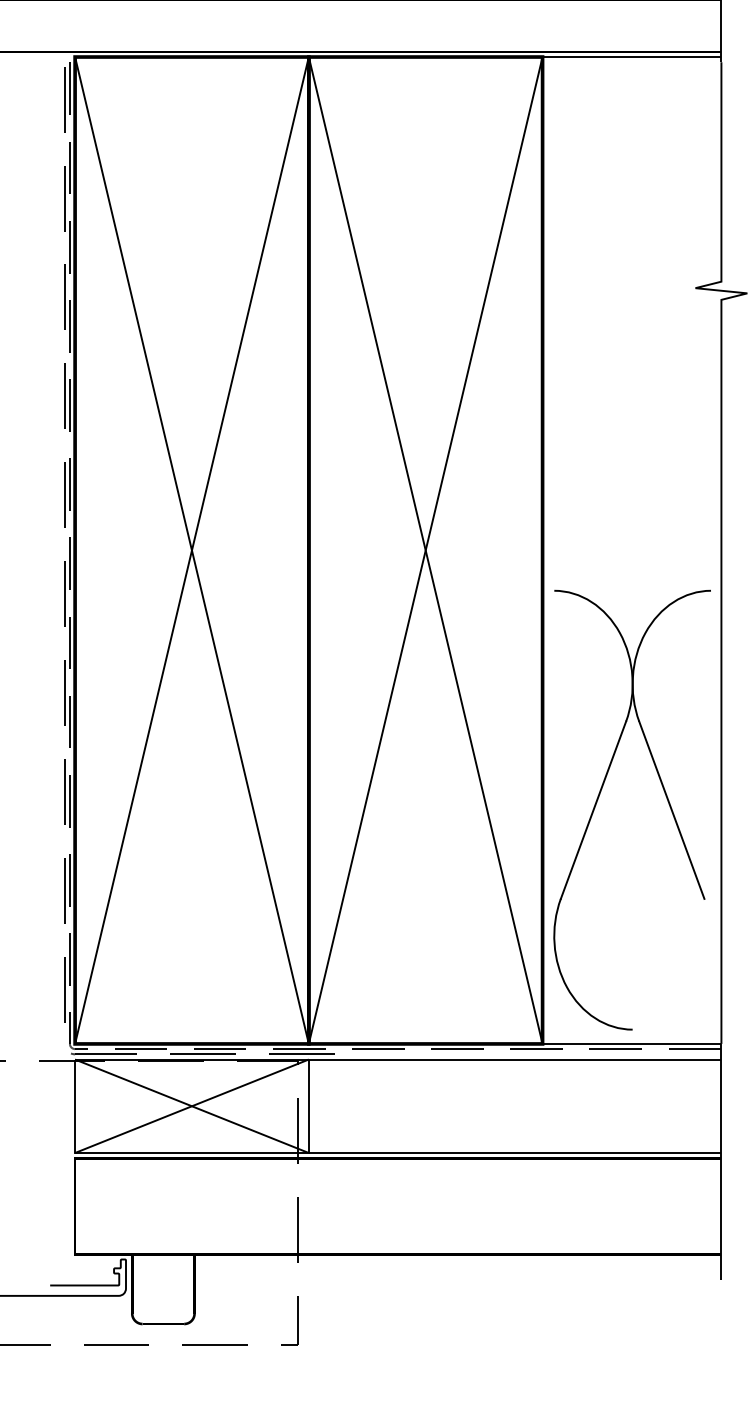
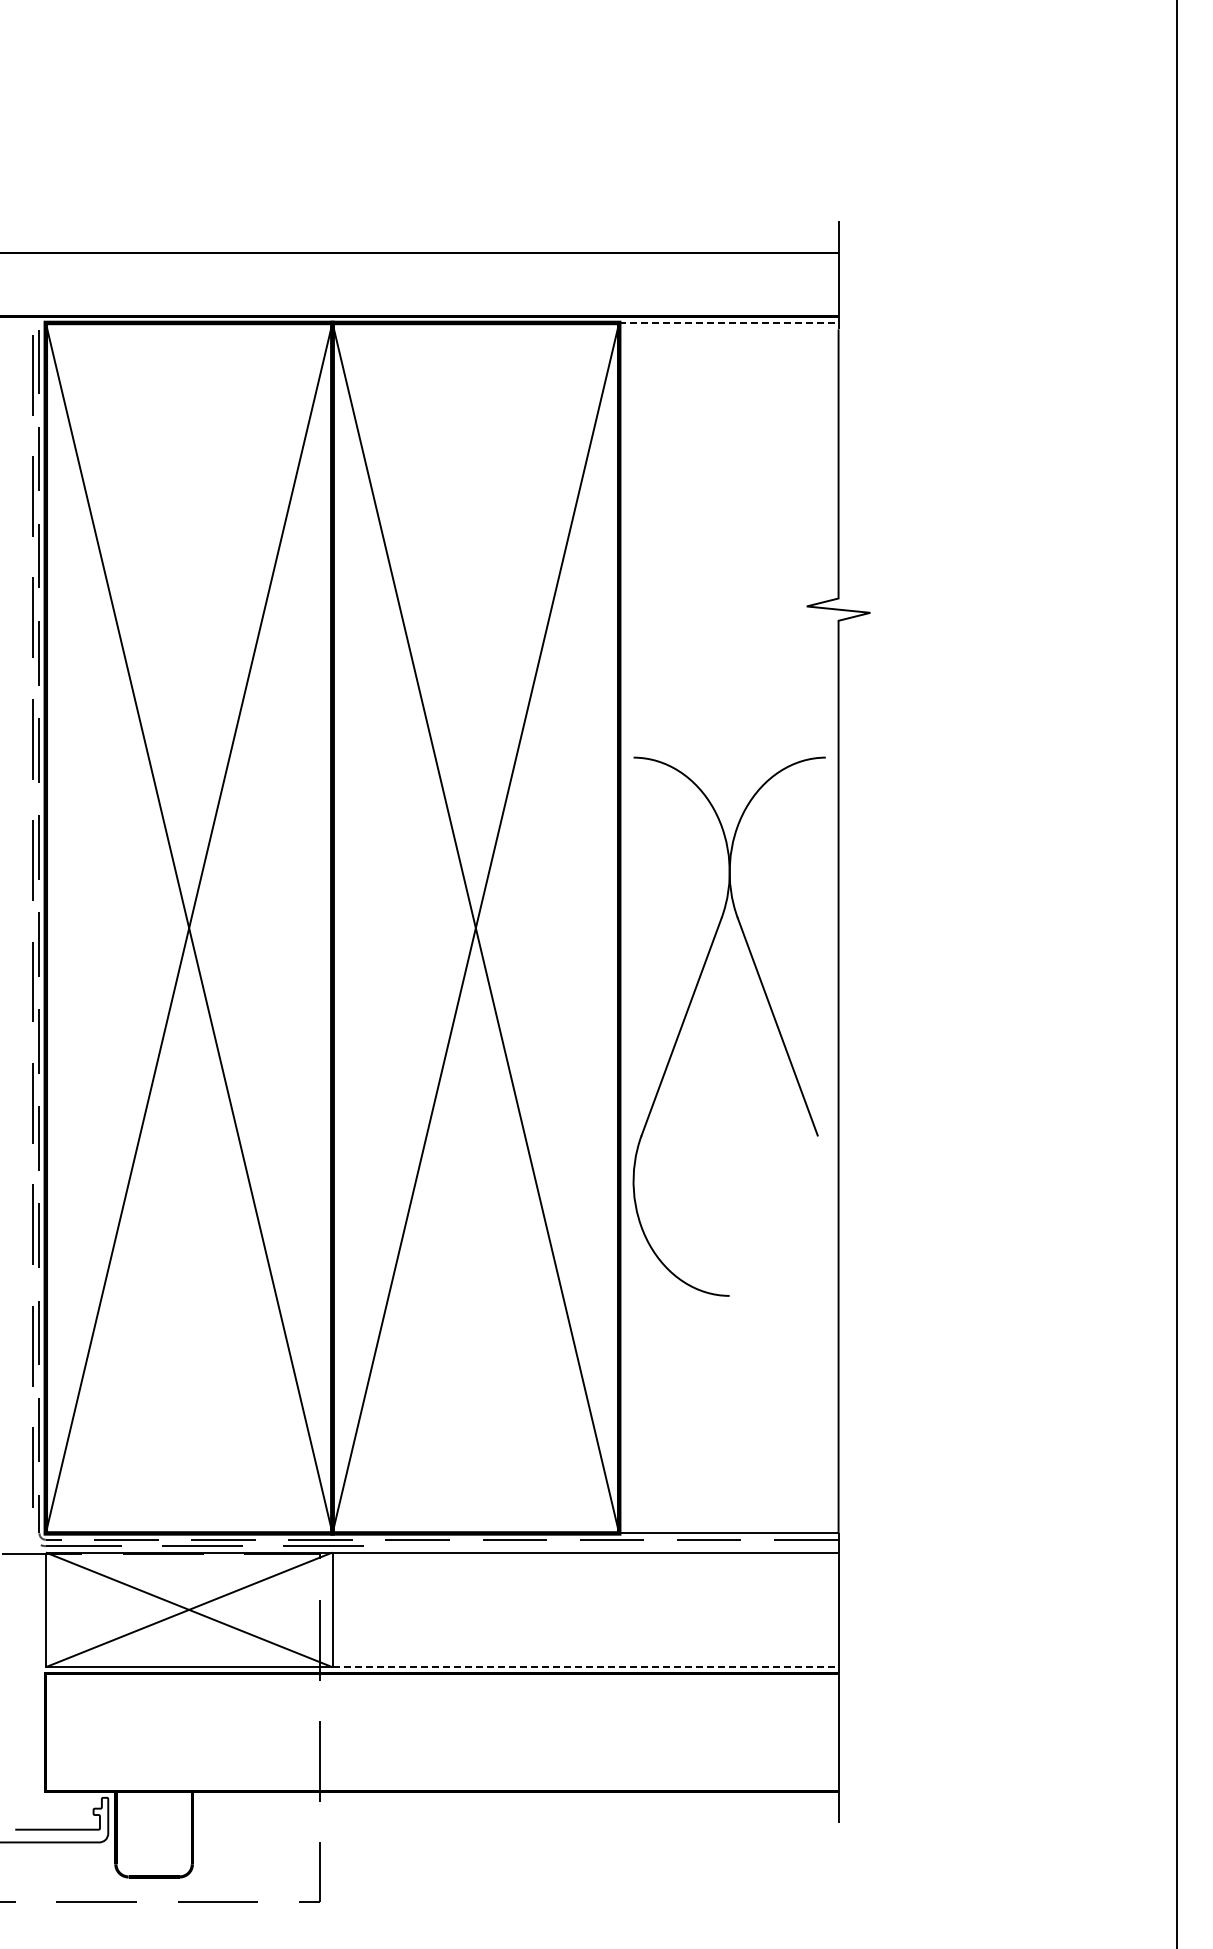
line: (631, 56) -> (728, 322), solid -> dashed
part: (599, 797) -> (688, 1011), moved
line: (515, 1153) -> (586, 1667), solid -> dashed

